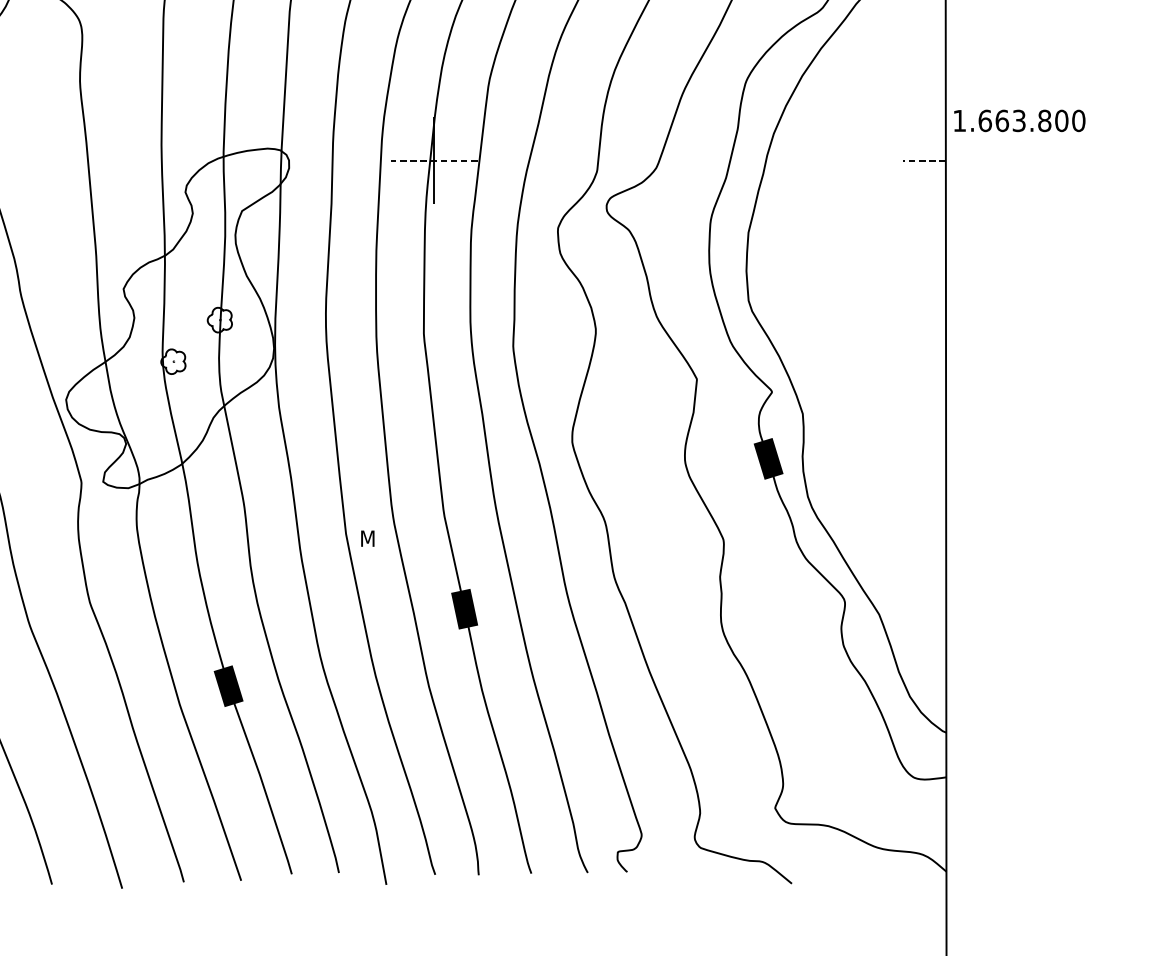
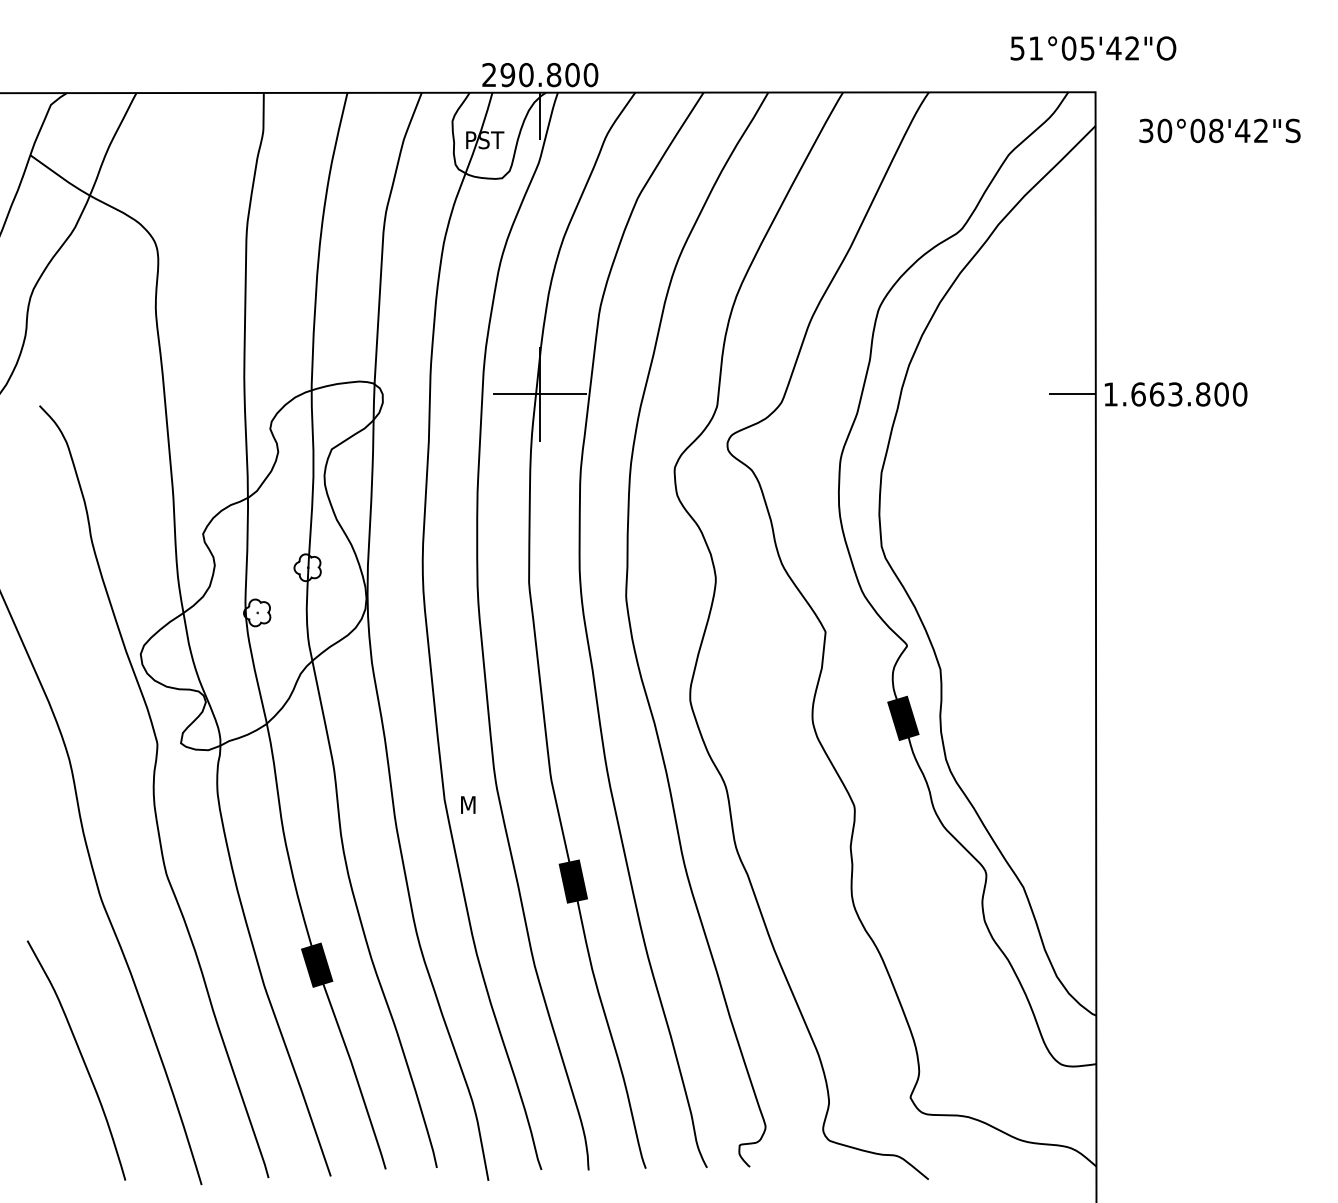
text: (1019, 120) -> (1175, 394), moved
line: (433, 160) -> (539, 394), dashed -> solid
line: (924, 160) -> (1072, 394), dashed -> solid

